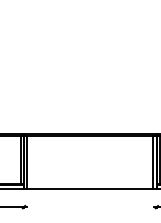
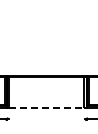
line: (89, 189) -> (46, 108), solid -> dashed

